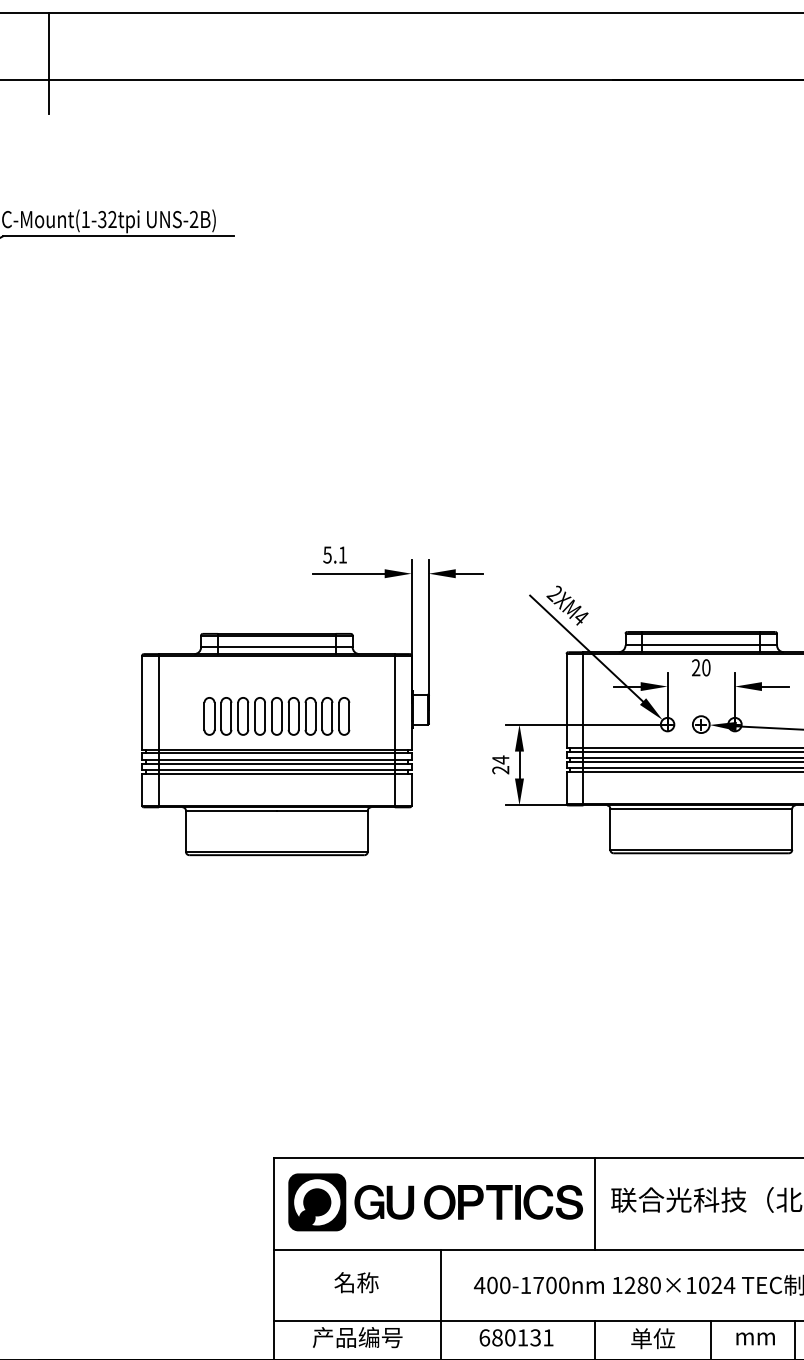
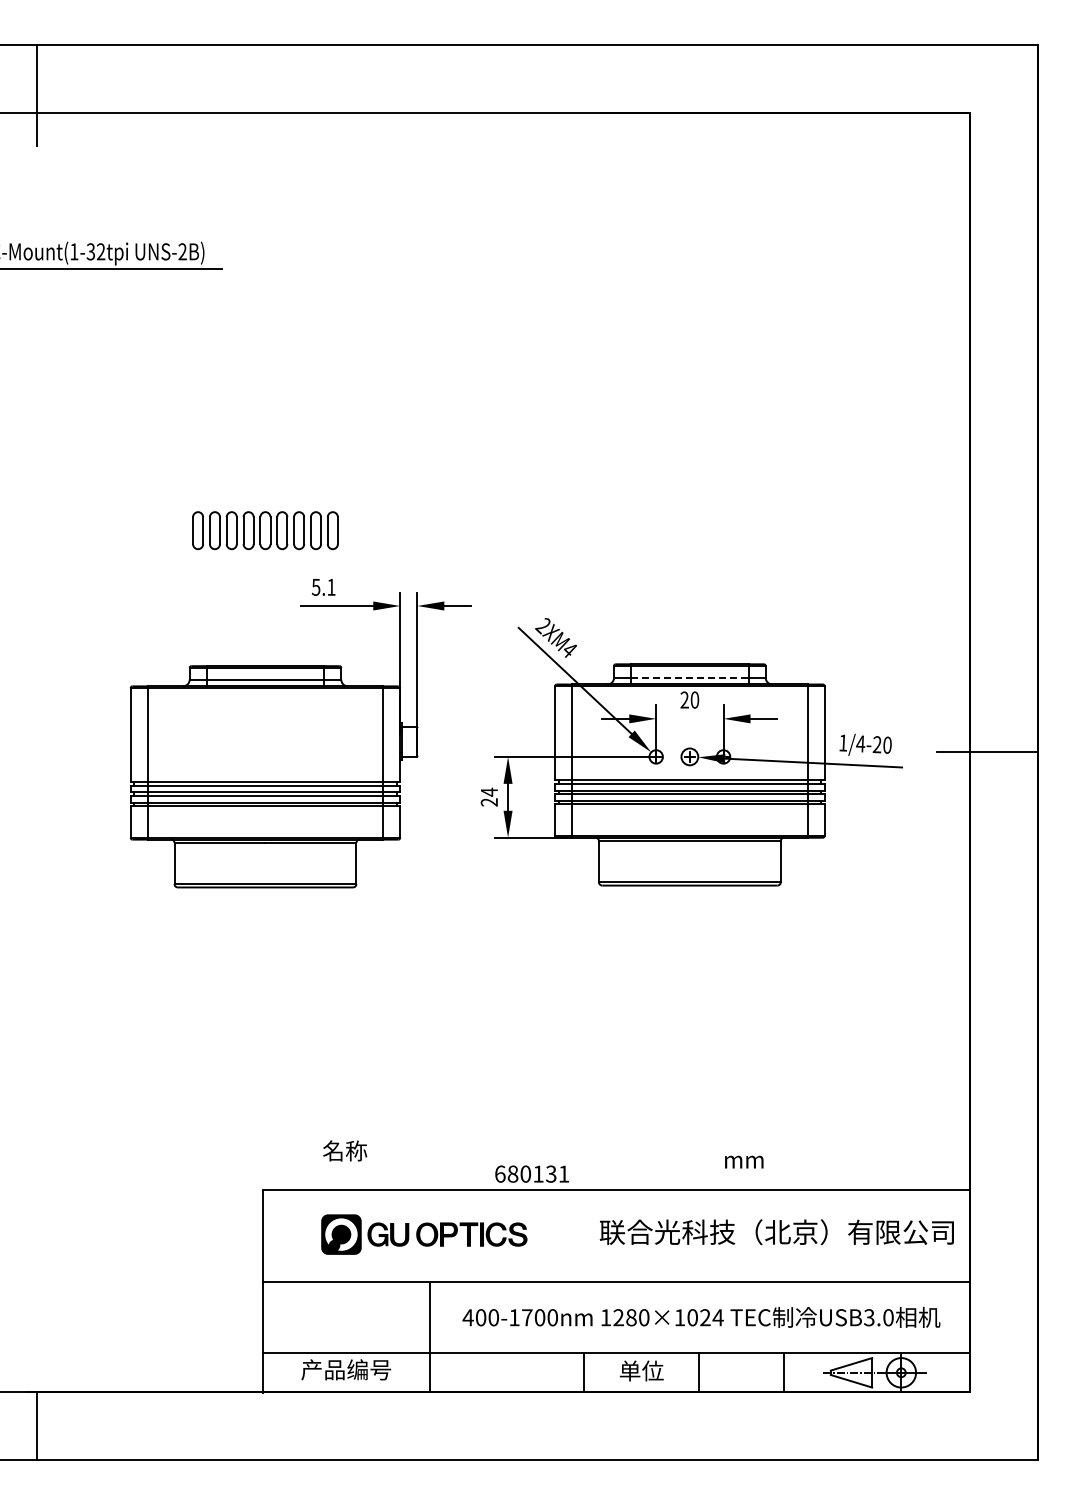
line: (700, 645) -> (689, 677), solid -> dashed
part: (276, 716) -> (265, 530), moved
part: (435, 1202) -> (424, 1234), size x0.7
line: (594, 1203) -> (583, 1235), removed
text: (356, 1282) -> (345, 1150), moved
text: (515, 1337) -> (531, 1173), moved
text: (755, 1338) -> (744, 1161), moved

